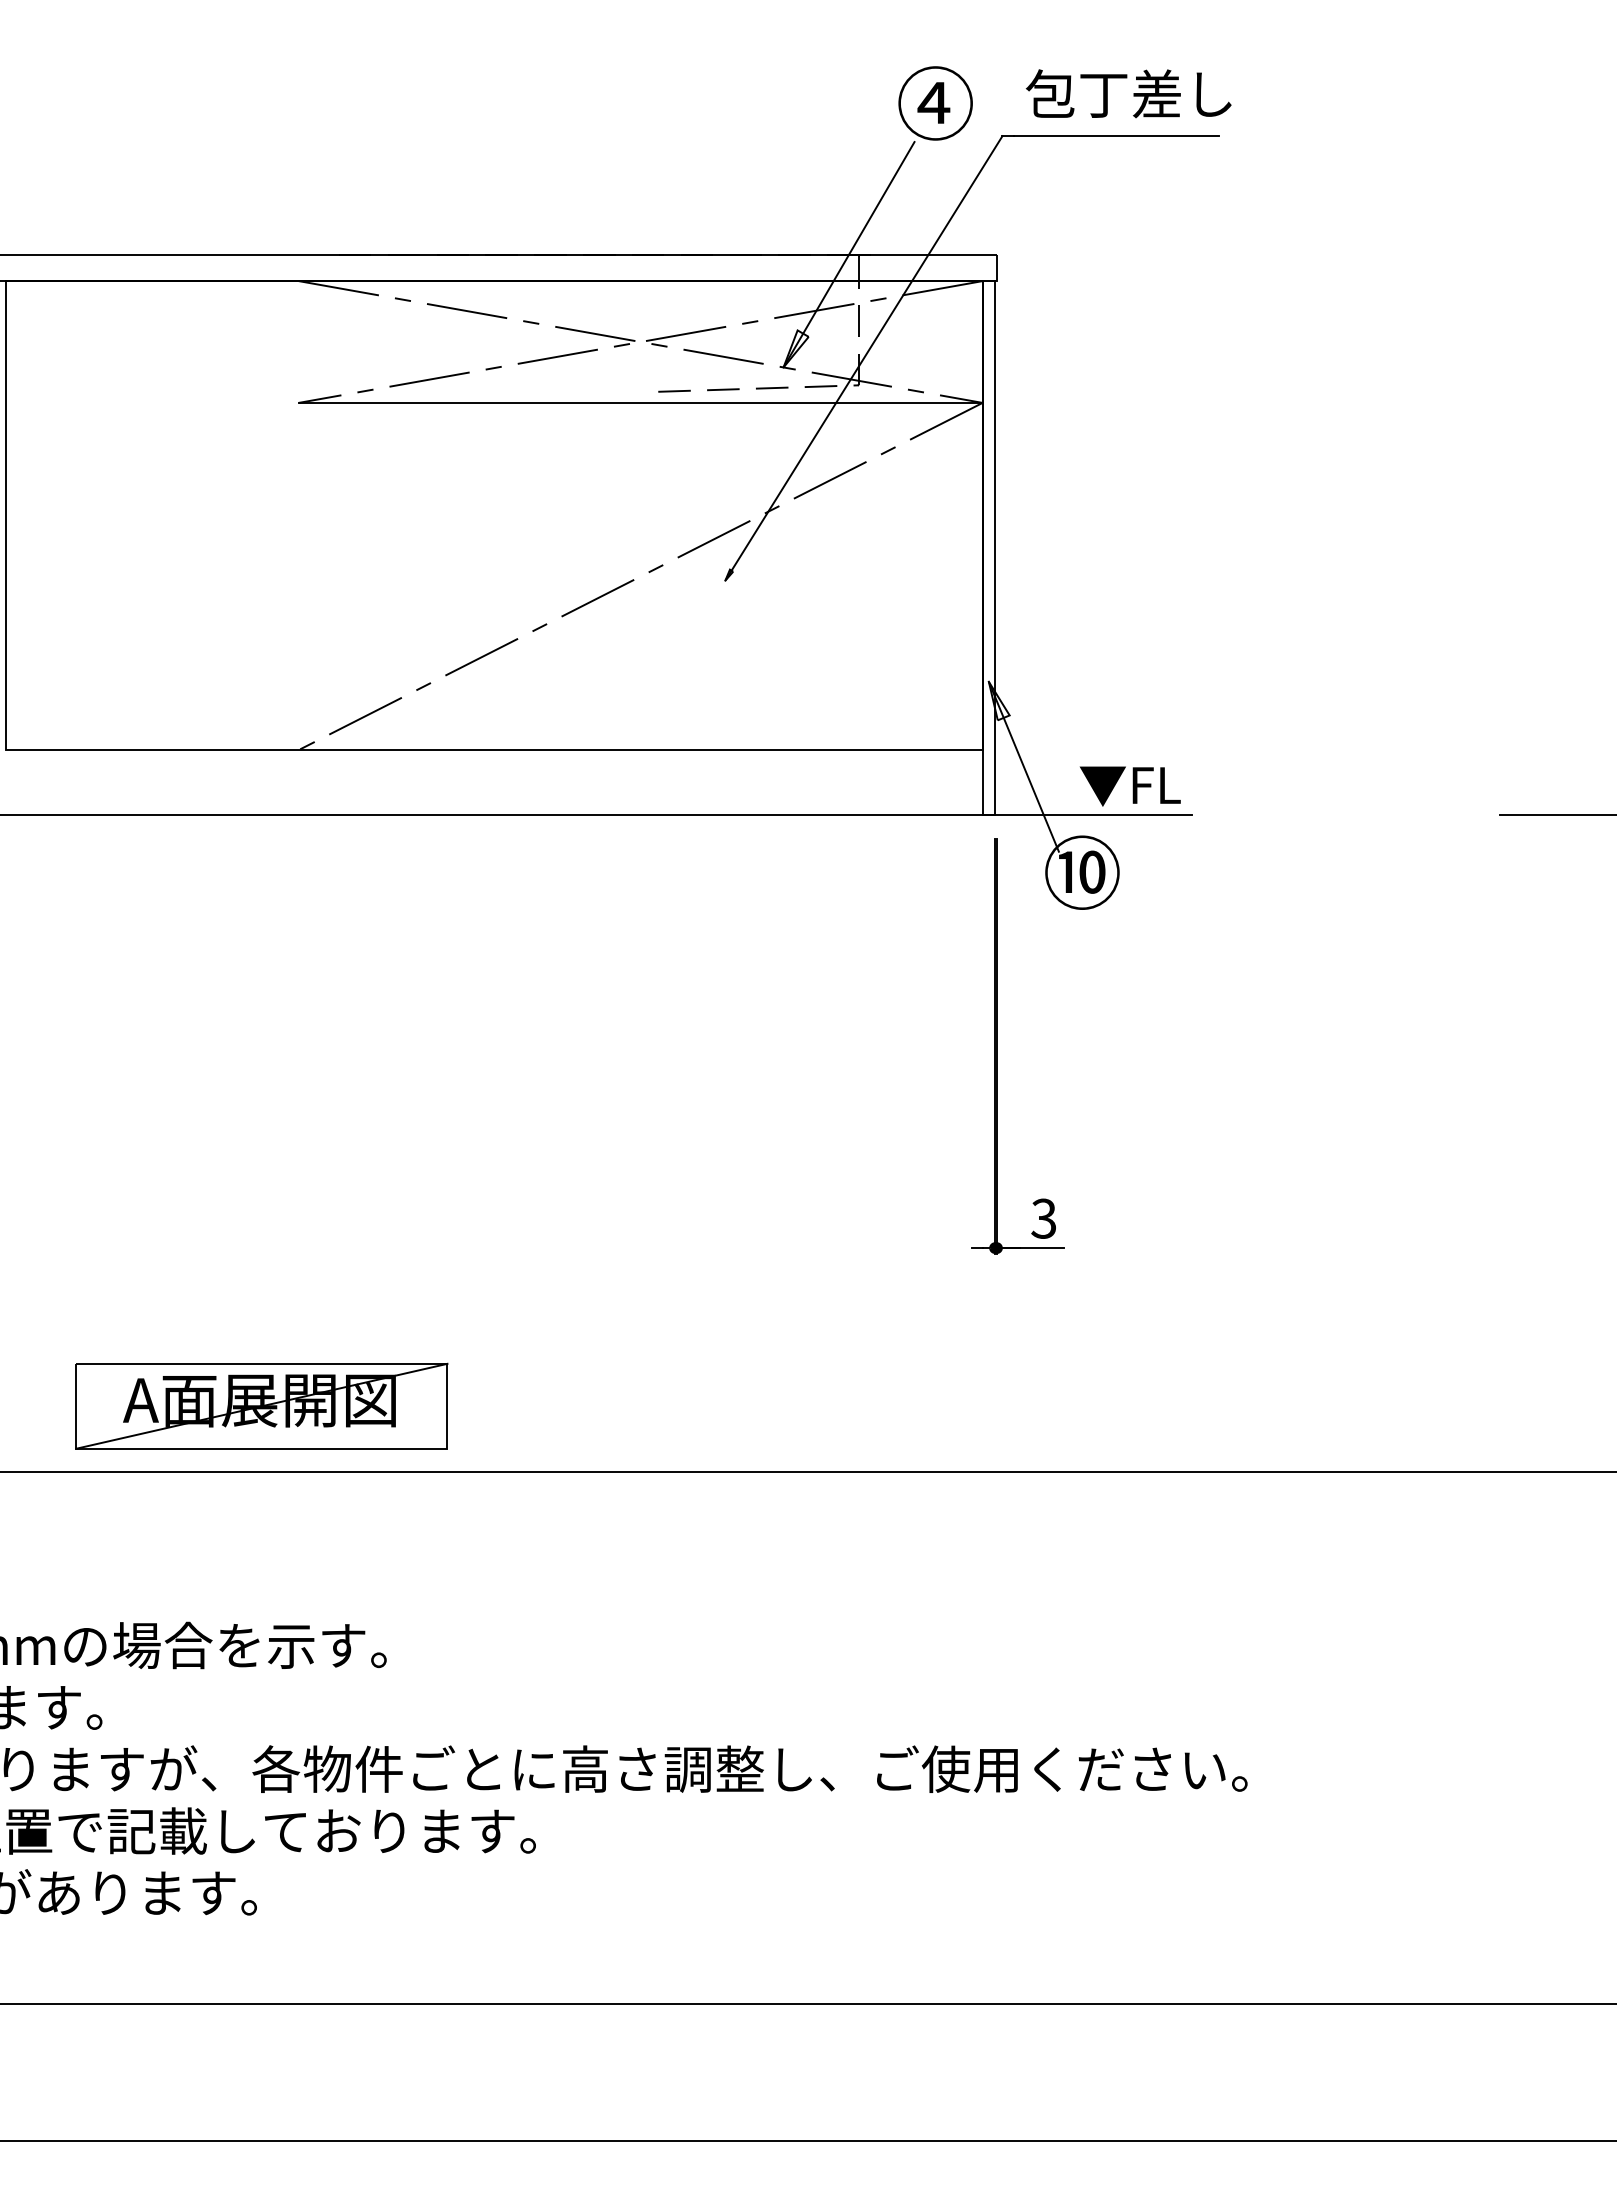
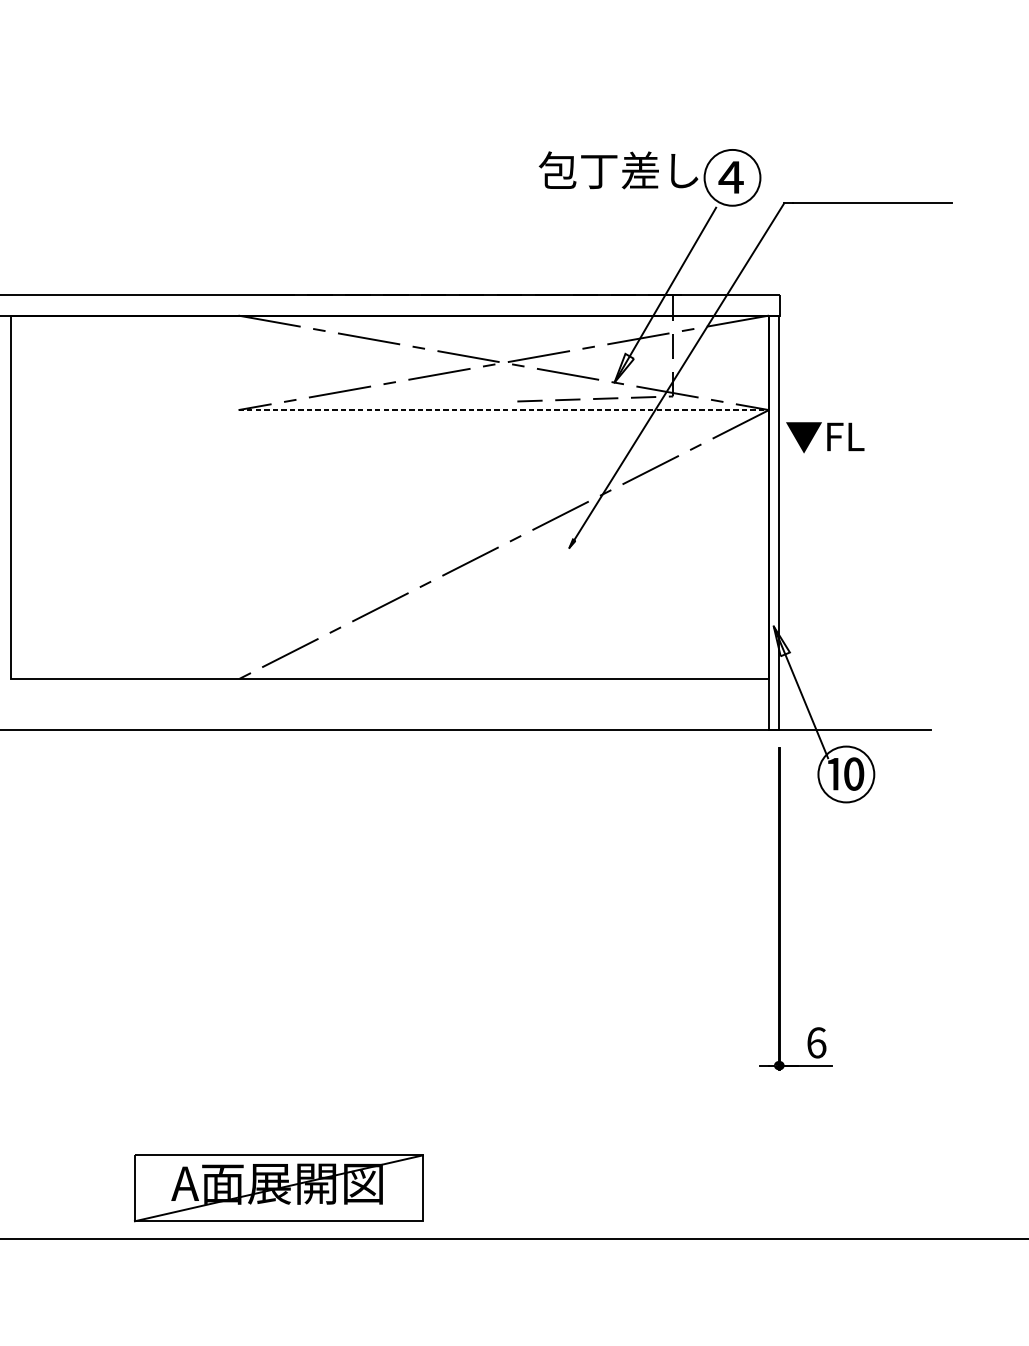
text: (1128, 93) -> (618, 170), moved
line: (640, 402) -> (503, 409), solid -> dashed
text: (1129, 786) -> (824, 437), moved
text: (1043, 1218) -> (816, 1042), 3 -> 6
part: (261, 1405) -> (278, 1187), moved

